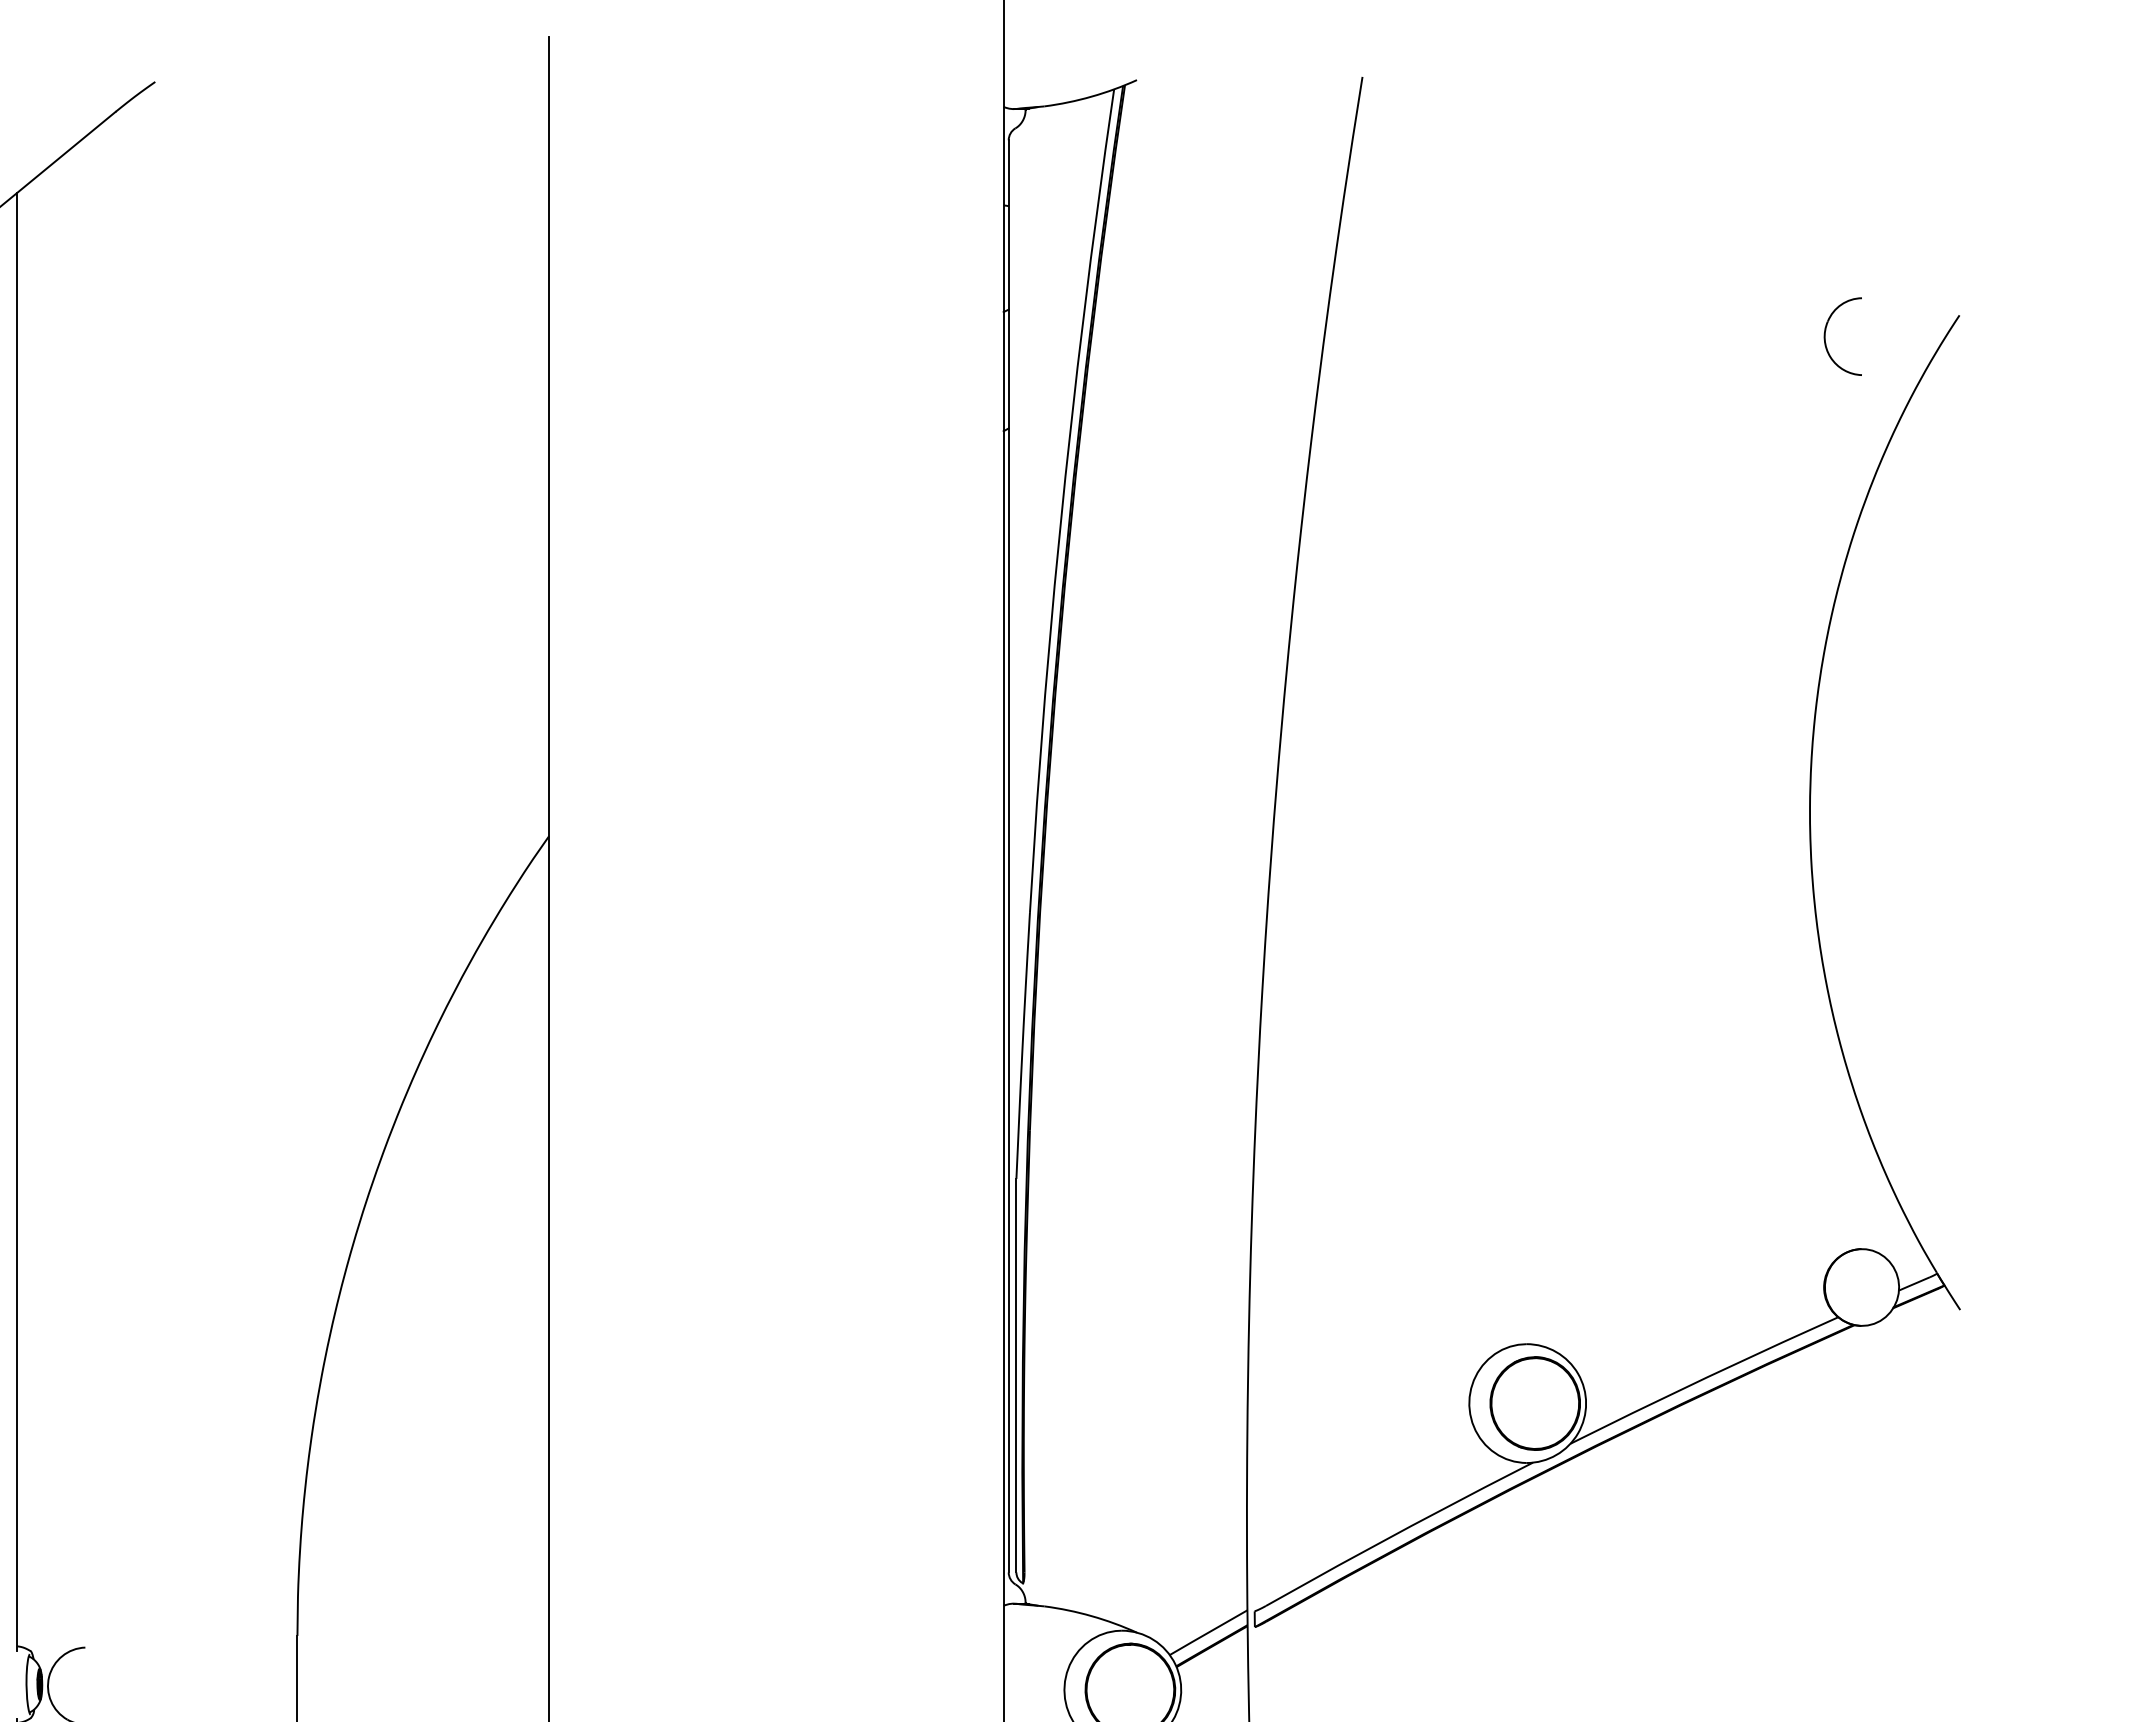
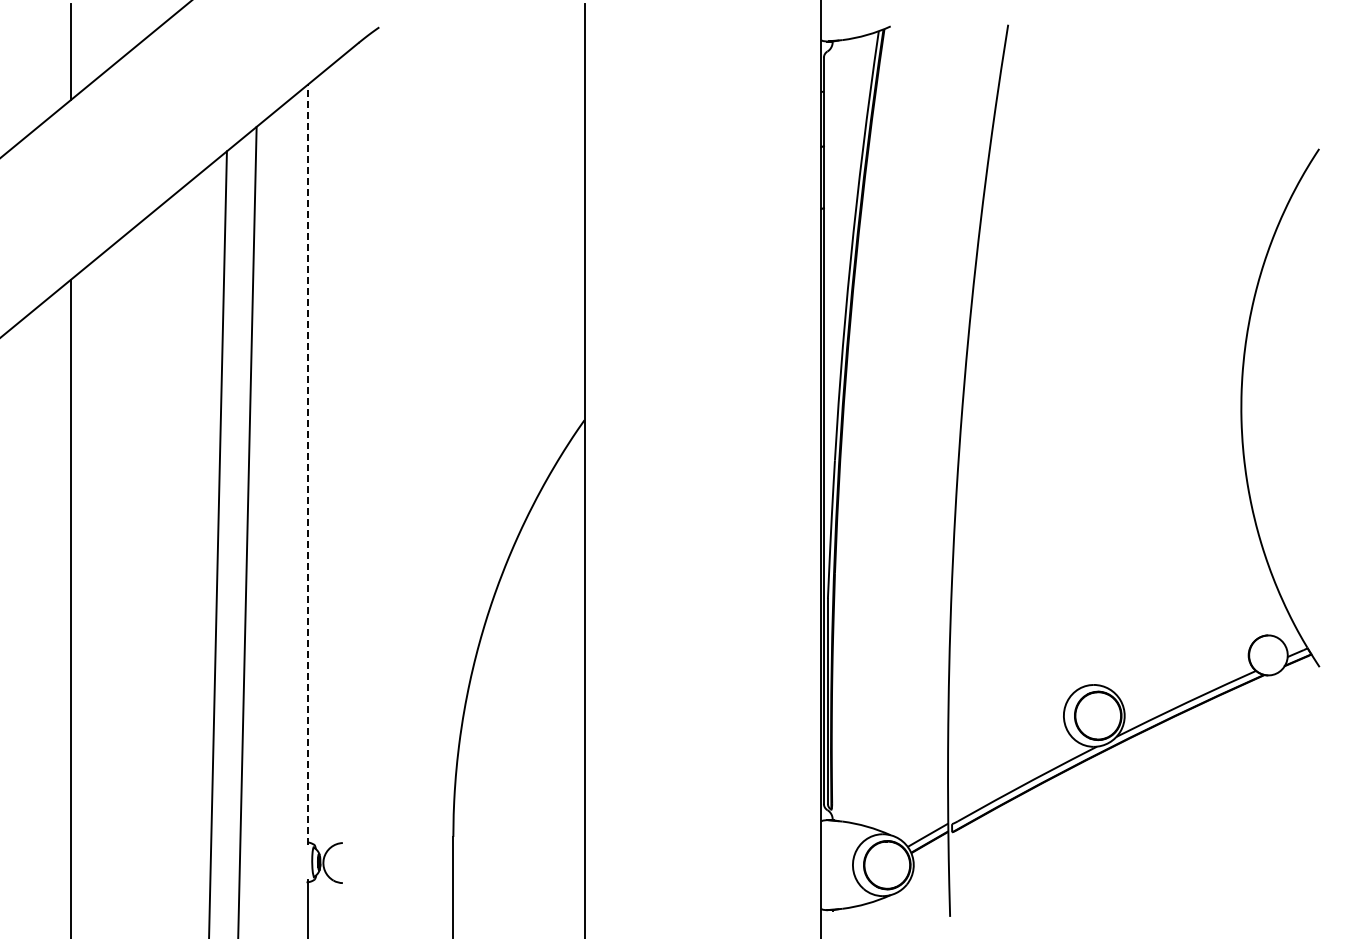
part: (1827, 331) -> (1250, 157), removed
line: (17, 921) -> (307, 464), solid -> dashed

